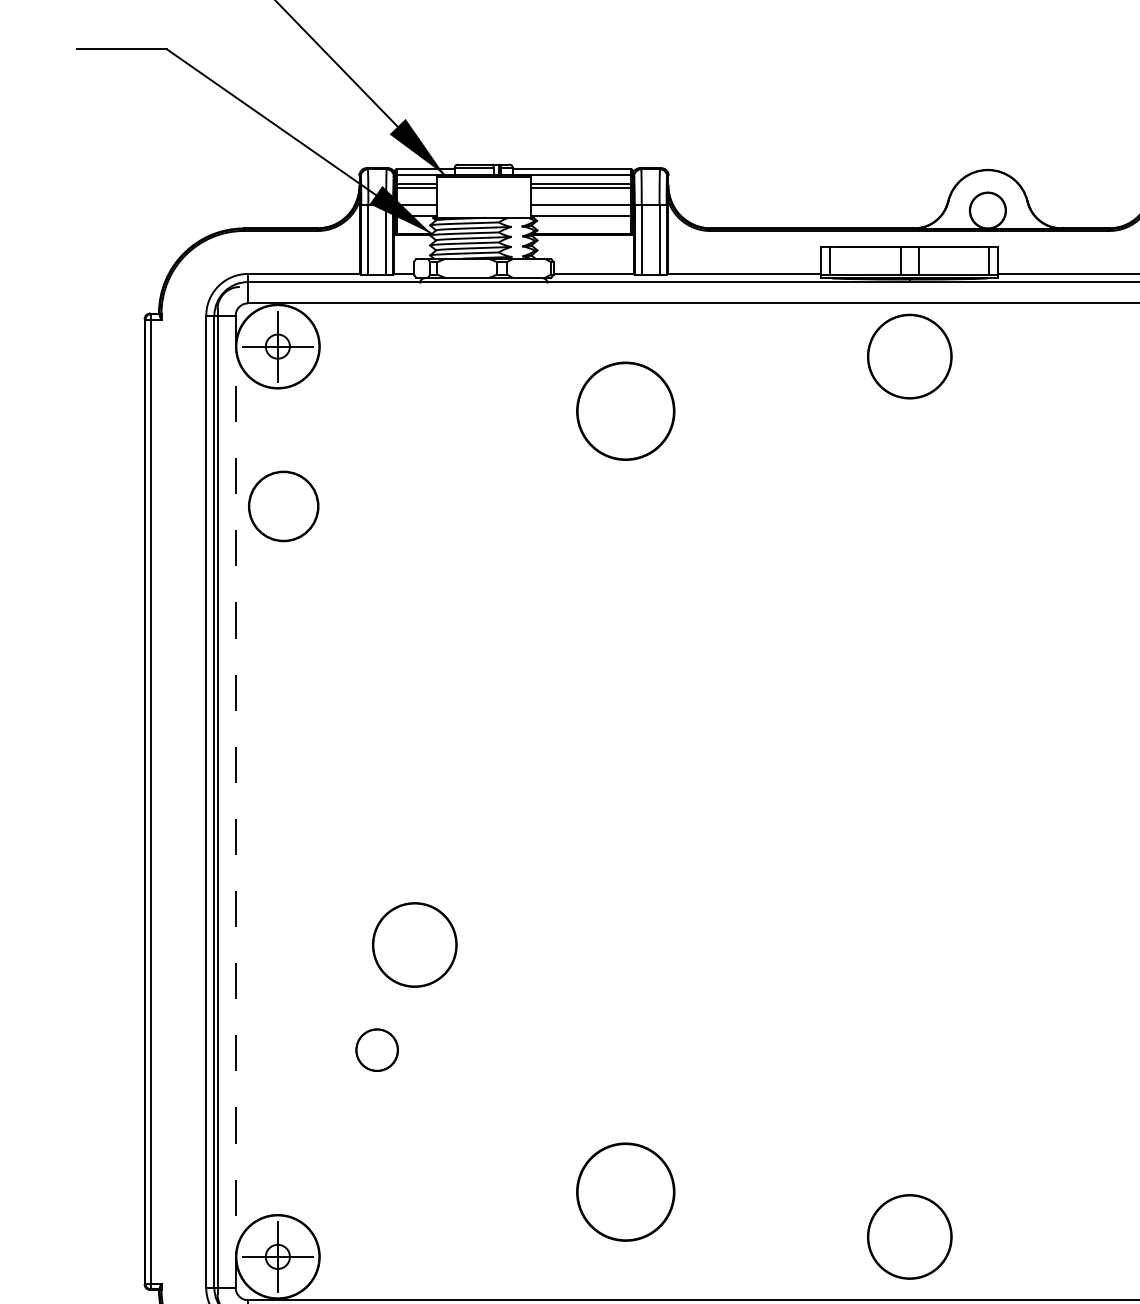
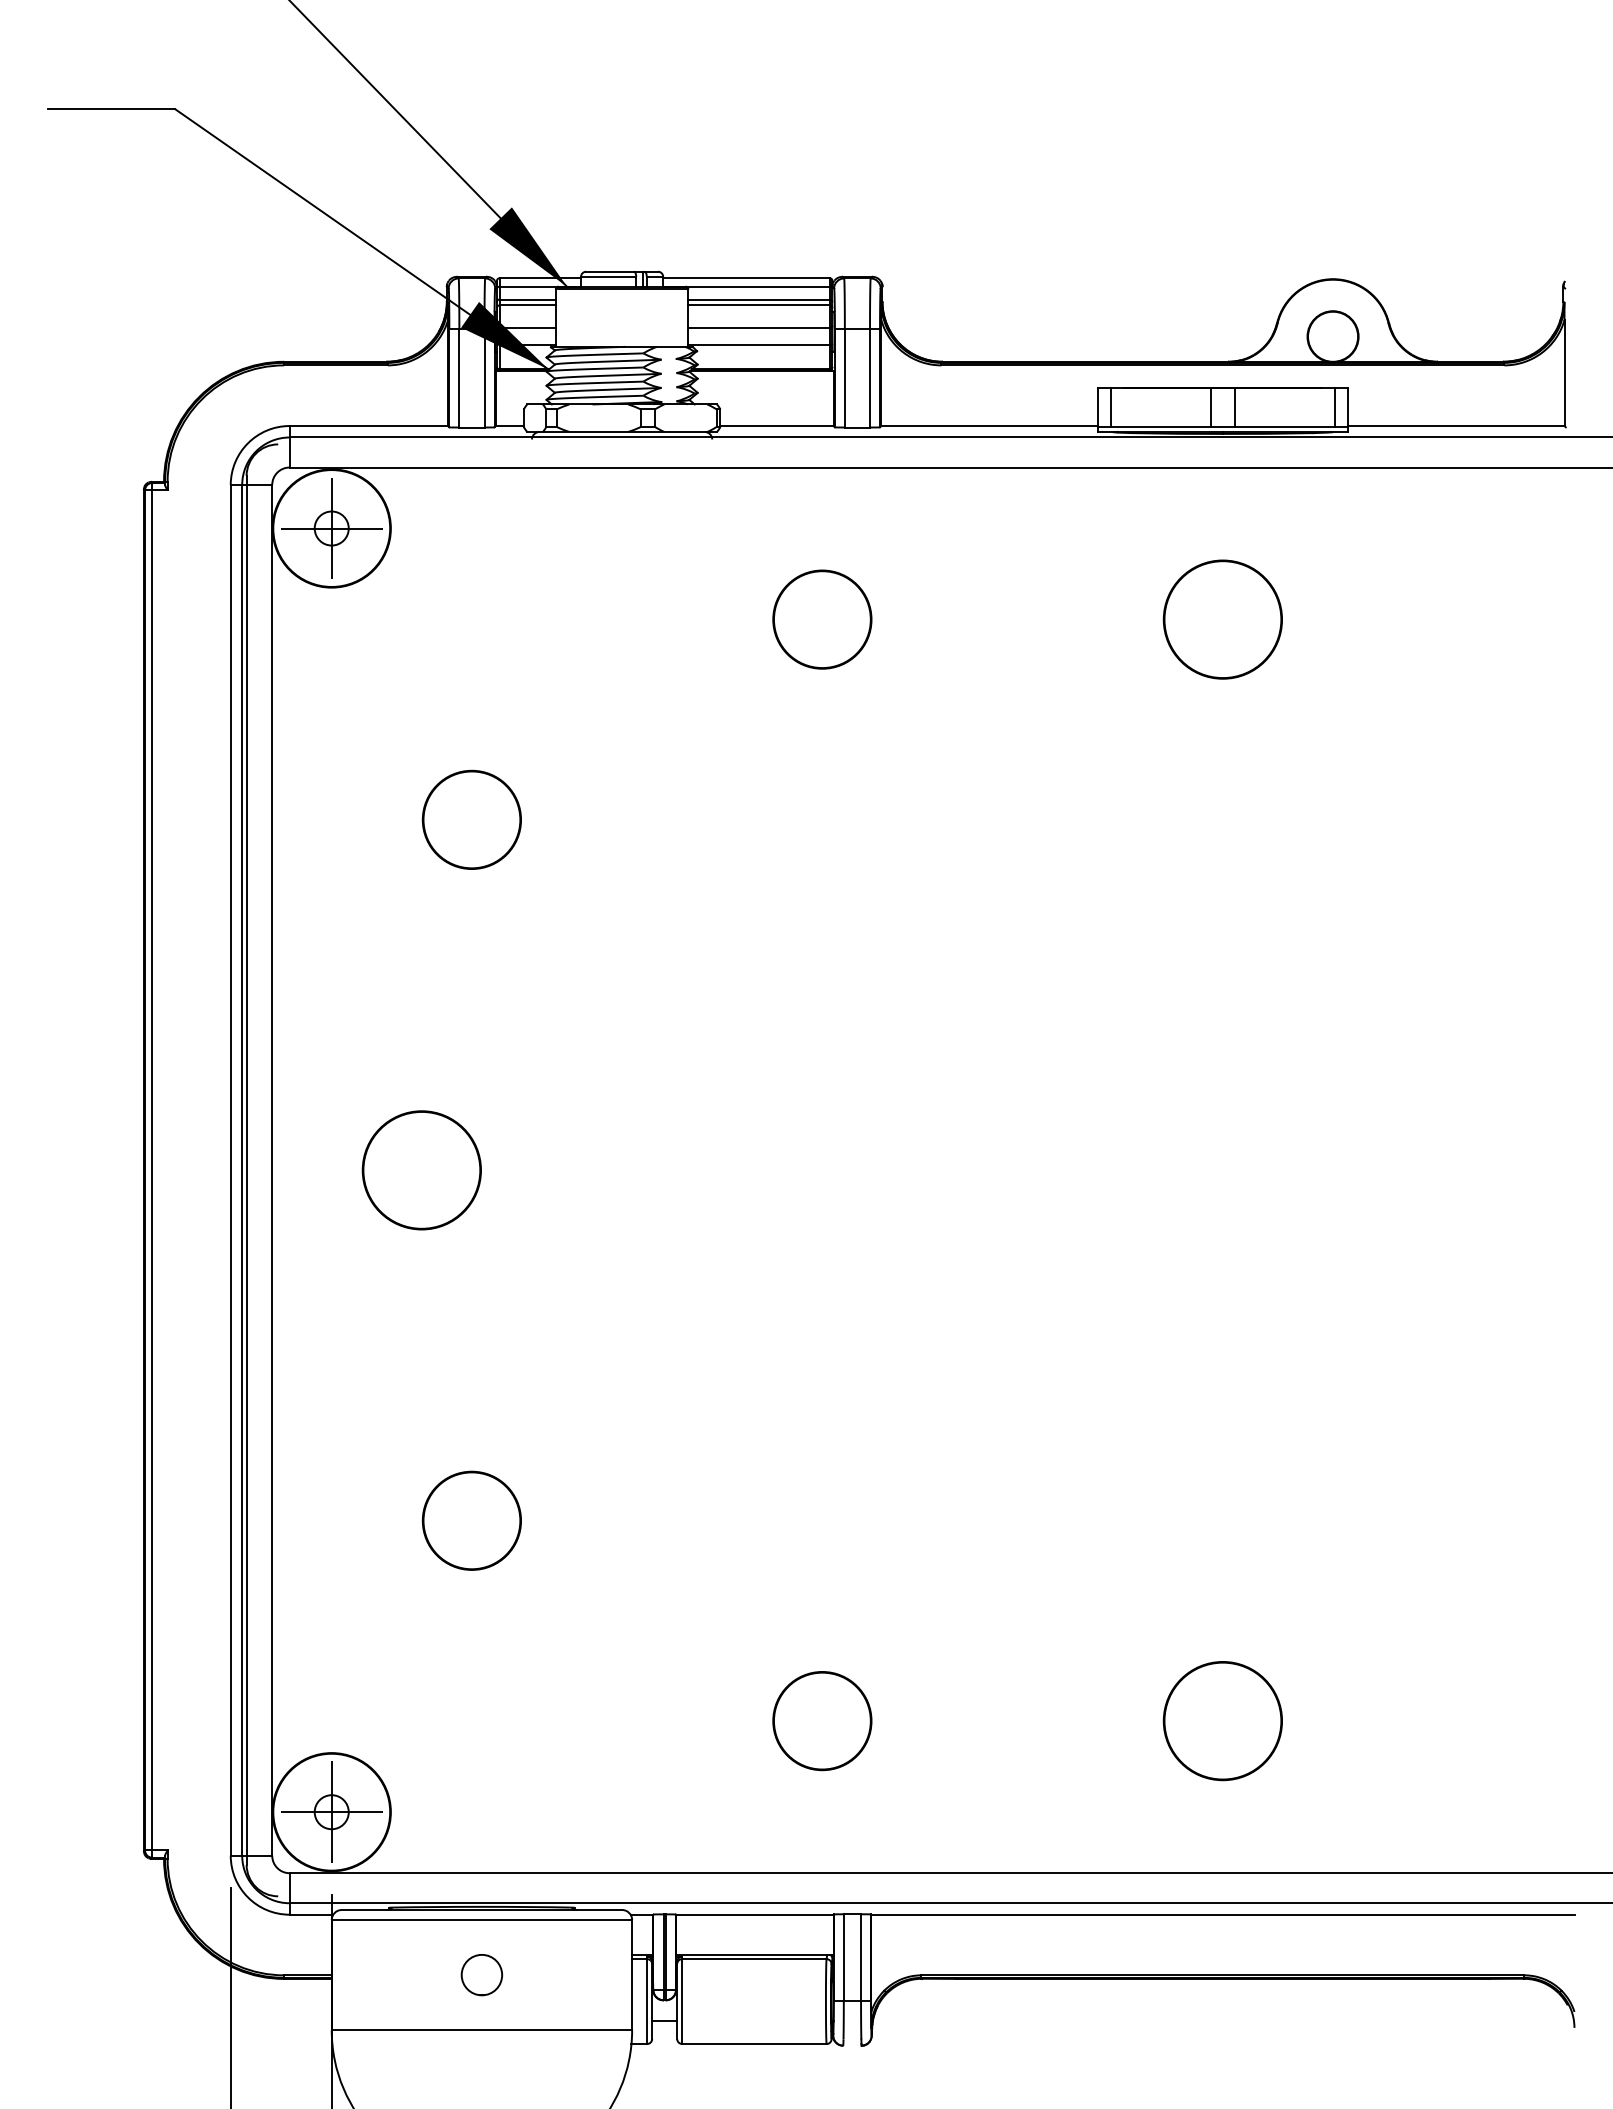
circle: (909, 356) -> (1222, 619), moved
circle: (625, 411) -> (822, 619), size x0.71
circle: (283, 506) -> (471, 819), moved
line: (235, 801) -> (272, 1169), dashed -> solid
circle: (414, 945) -> (421, 1170), moved
circle: (376, 1050) -> (471, 1520), size x1.67
circle: (625, 1192) -> (822, 1721), size x0.71
circle: (909, 1237) -> (1222, 1721), moved

